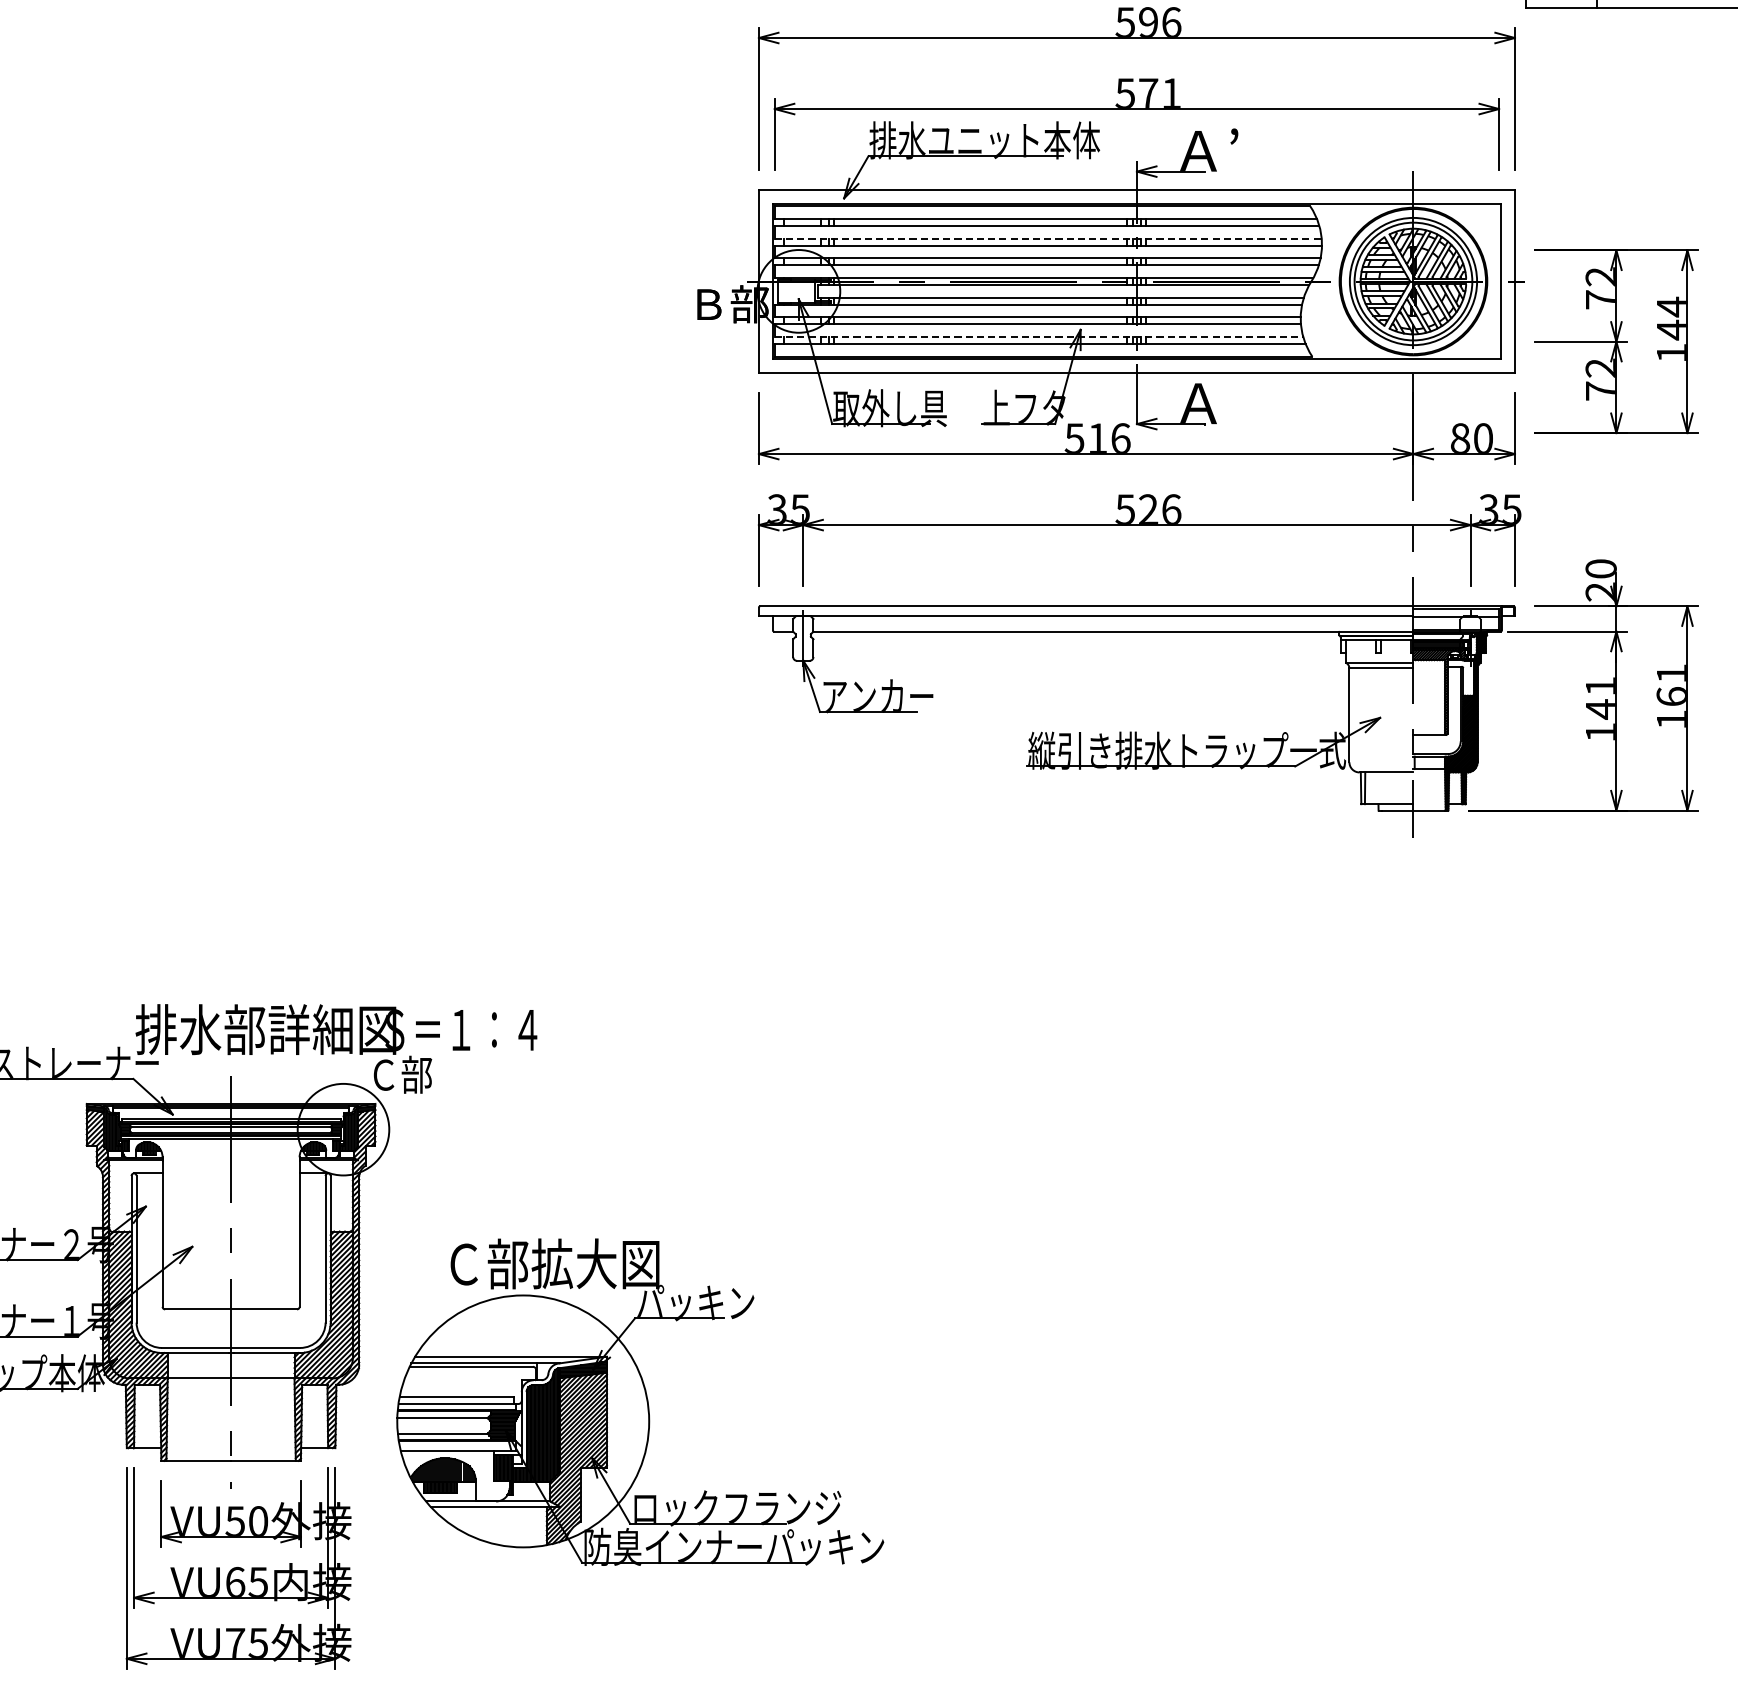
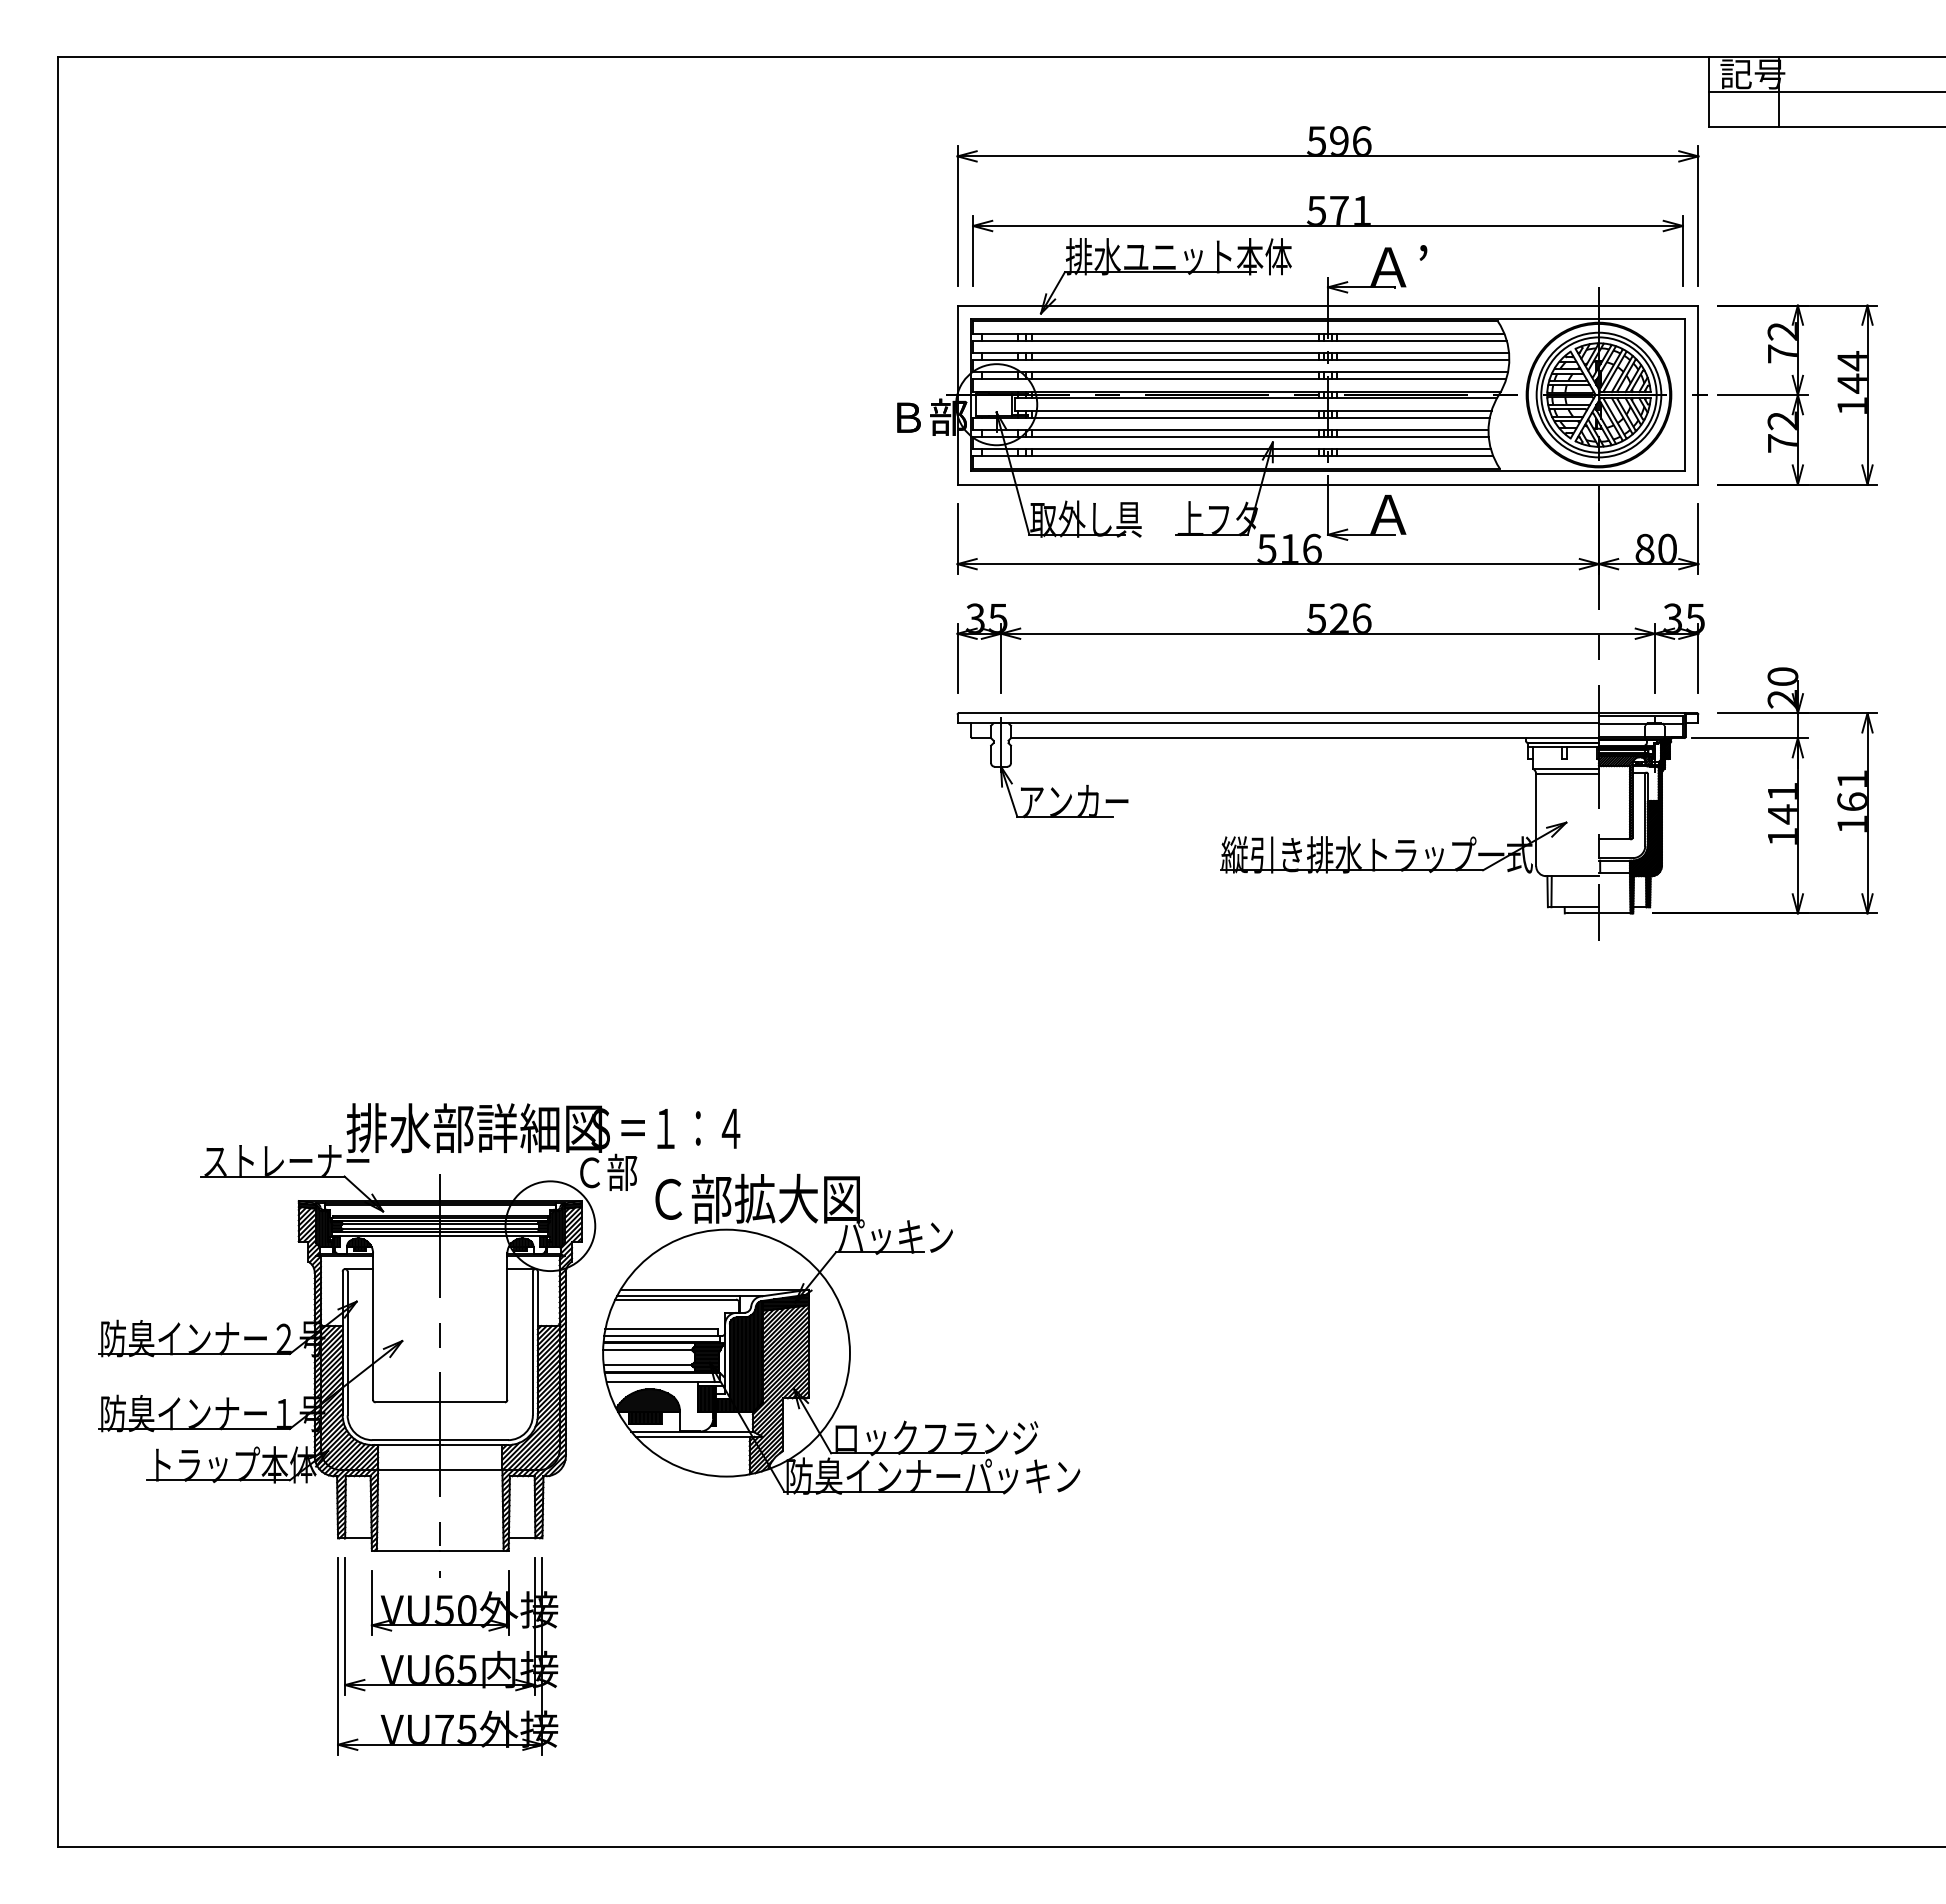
line: (1048, 239) -> (1241, 353), dashed -> solid
line: (1039, 337) -> (1232, 449), dashed -> solid
part: (1616, 341) -> (1797, 394), moved
part: (640, 1401) -> (841, 1333), moved

